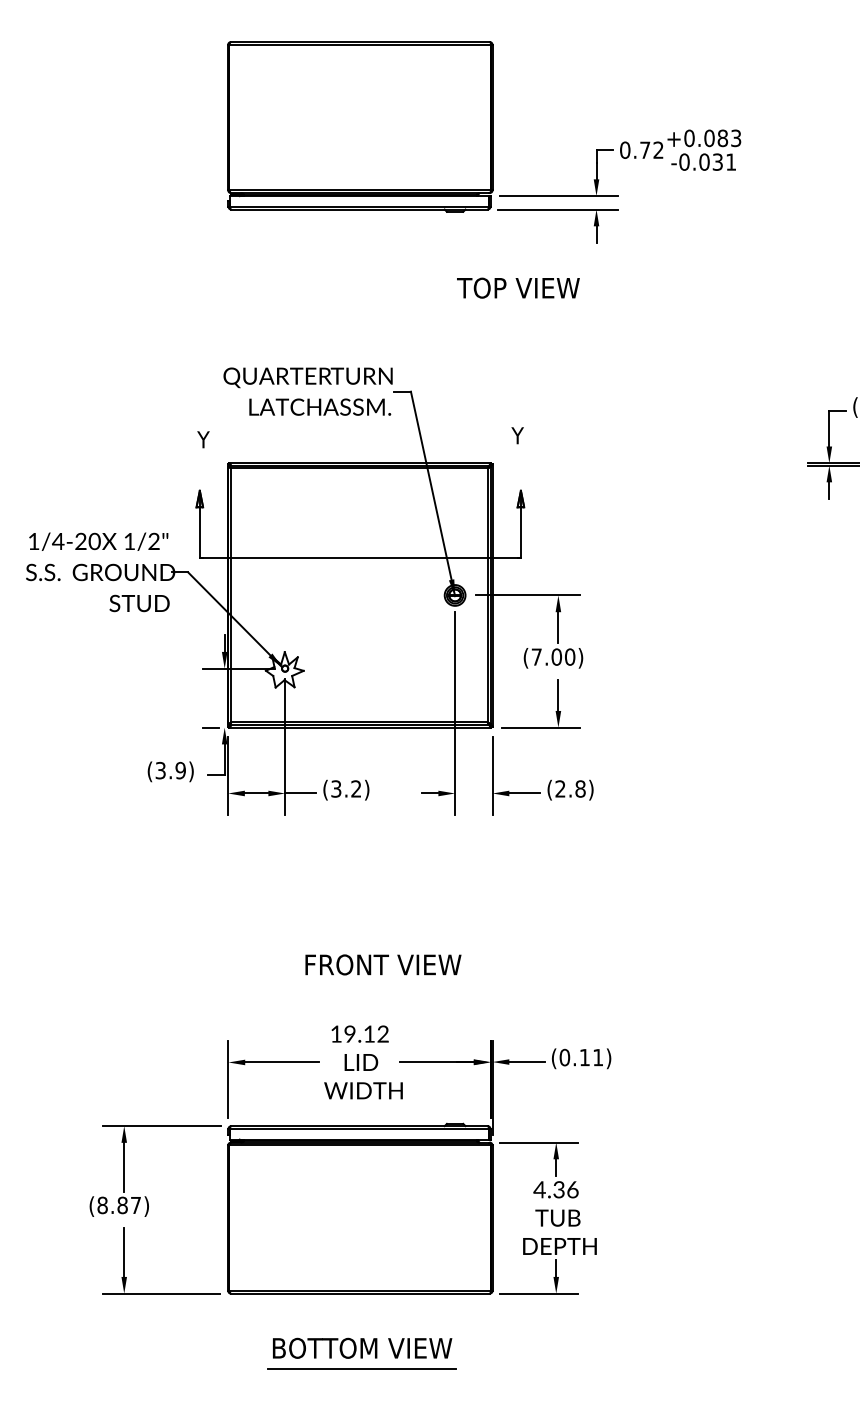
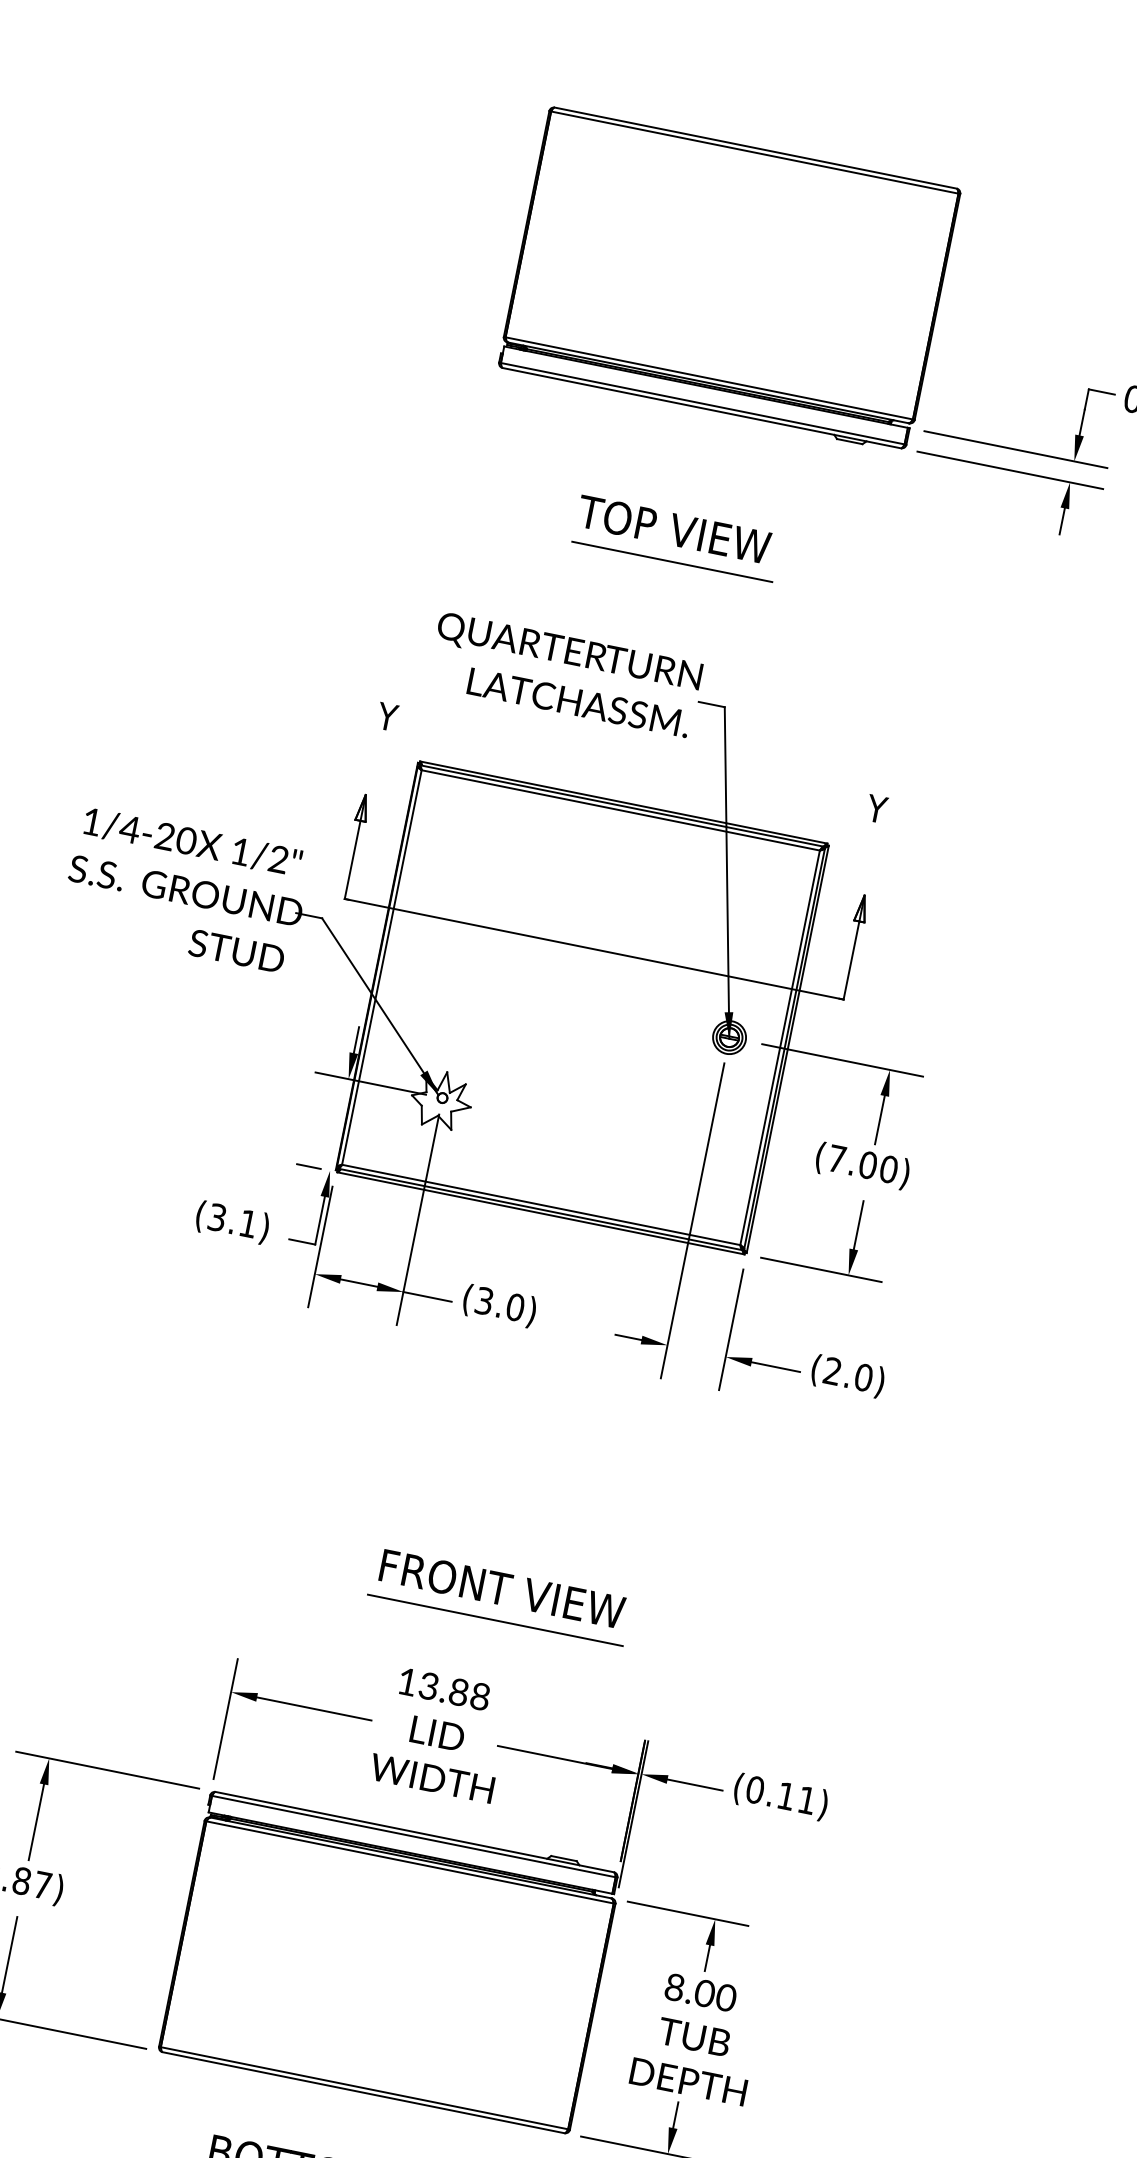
text: (518, 287) -> (674, 528), moved
line: (360, 308) -> (672, 562), added
text: (180, 770) -> (248, 1223), (3.9) -> (3.1)
text: (356, 788) -> (515, 1306), (3.2) -> (3.0)
text: (580, 788) -> (863, 1376), (2.8) -> (2.0)
line: (382, 985) -> (494, 1620), added
text: (366, 1033) -> (454, 1690), 19.12 -> 13.88
text: (555, 1189) -> (699, 1991), 4.36 -> 8.00

